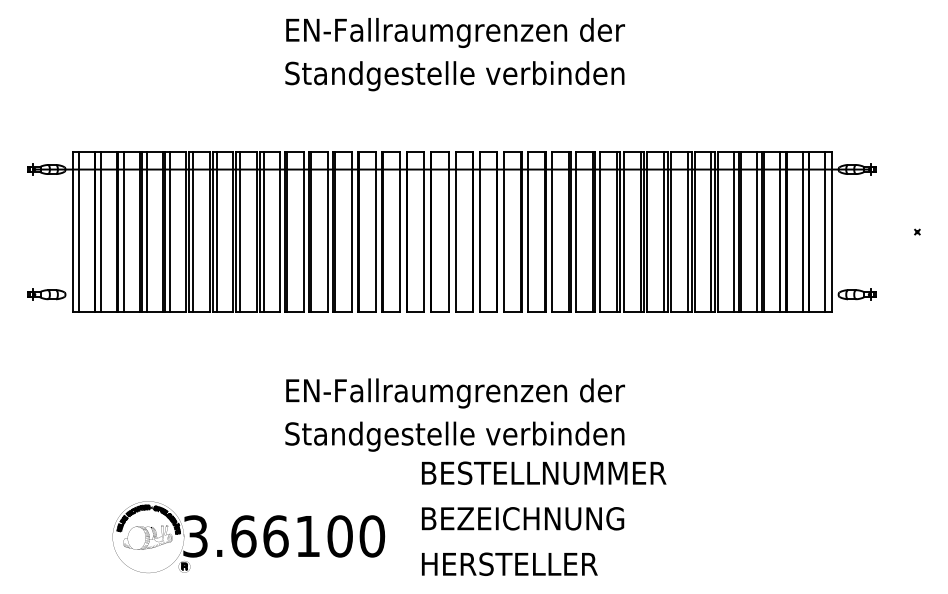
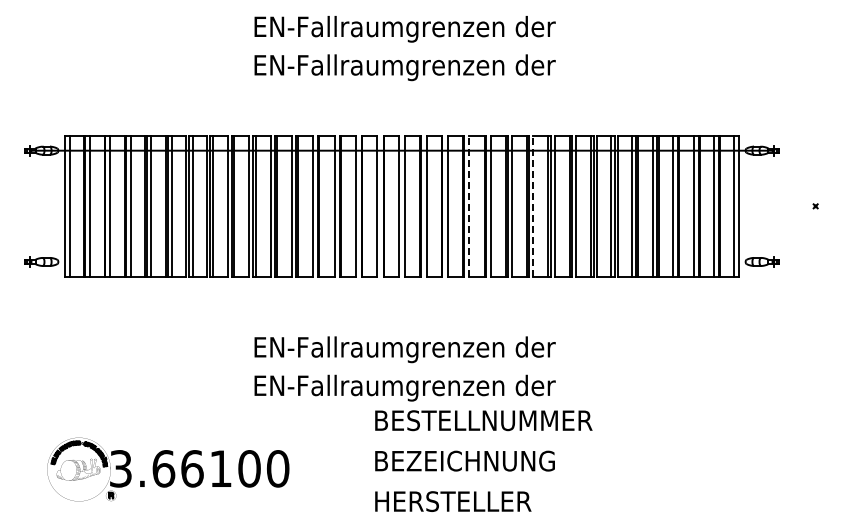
text: (454, 75) -> (404, 67), Standgestelle verbinden -> EN-Fallraumgrenzen der
line: (527, 232) -> (469, 206), solid -> dashed
line: (599, 232) -> (533, 206), solid -> dashed
text: (454, 435) -> (404, 387), Standgestelle verbinden -> EN-Fallraumgrenzen der
part: (249, 537) -> (168, 469), moved

